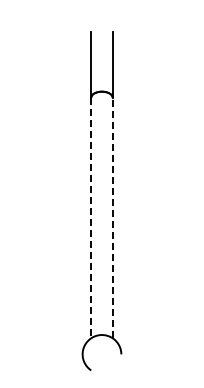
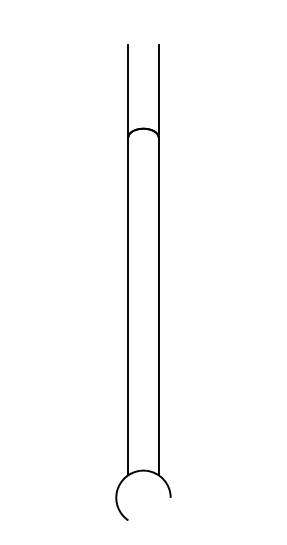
line: (112, 217) -> (158, 305), dashed -> solid
line: (91, 218) -> (128, 306), dashed -> solid

